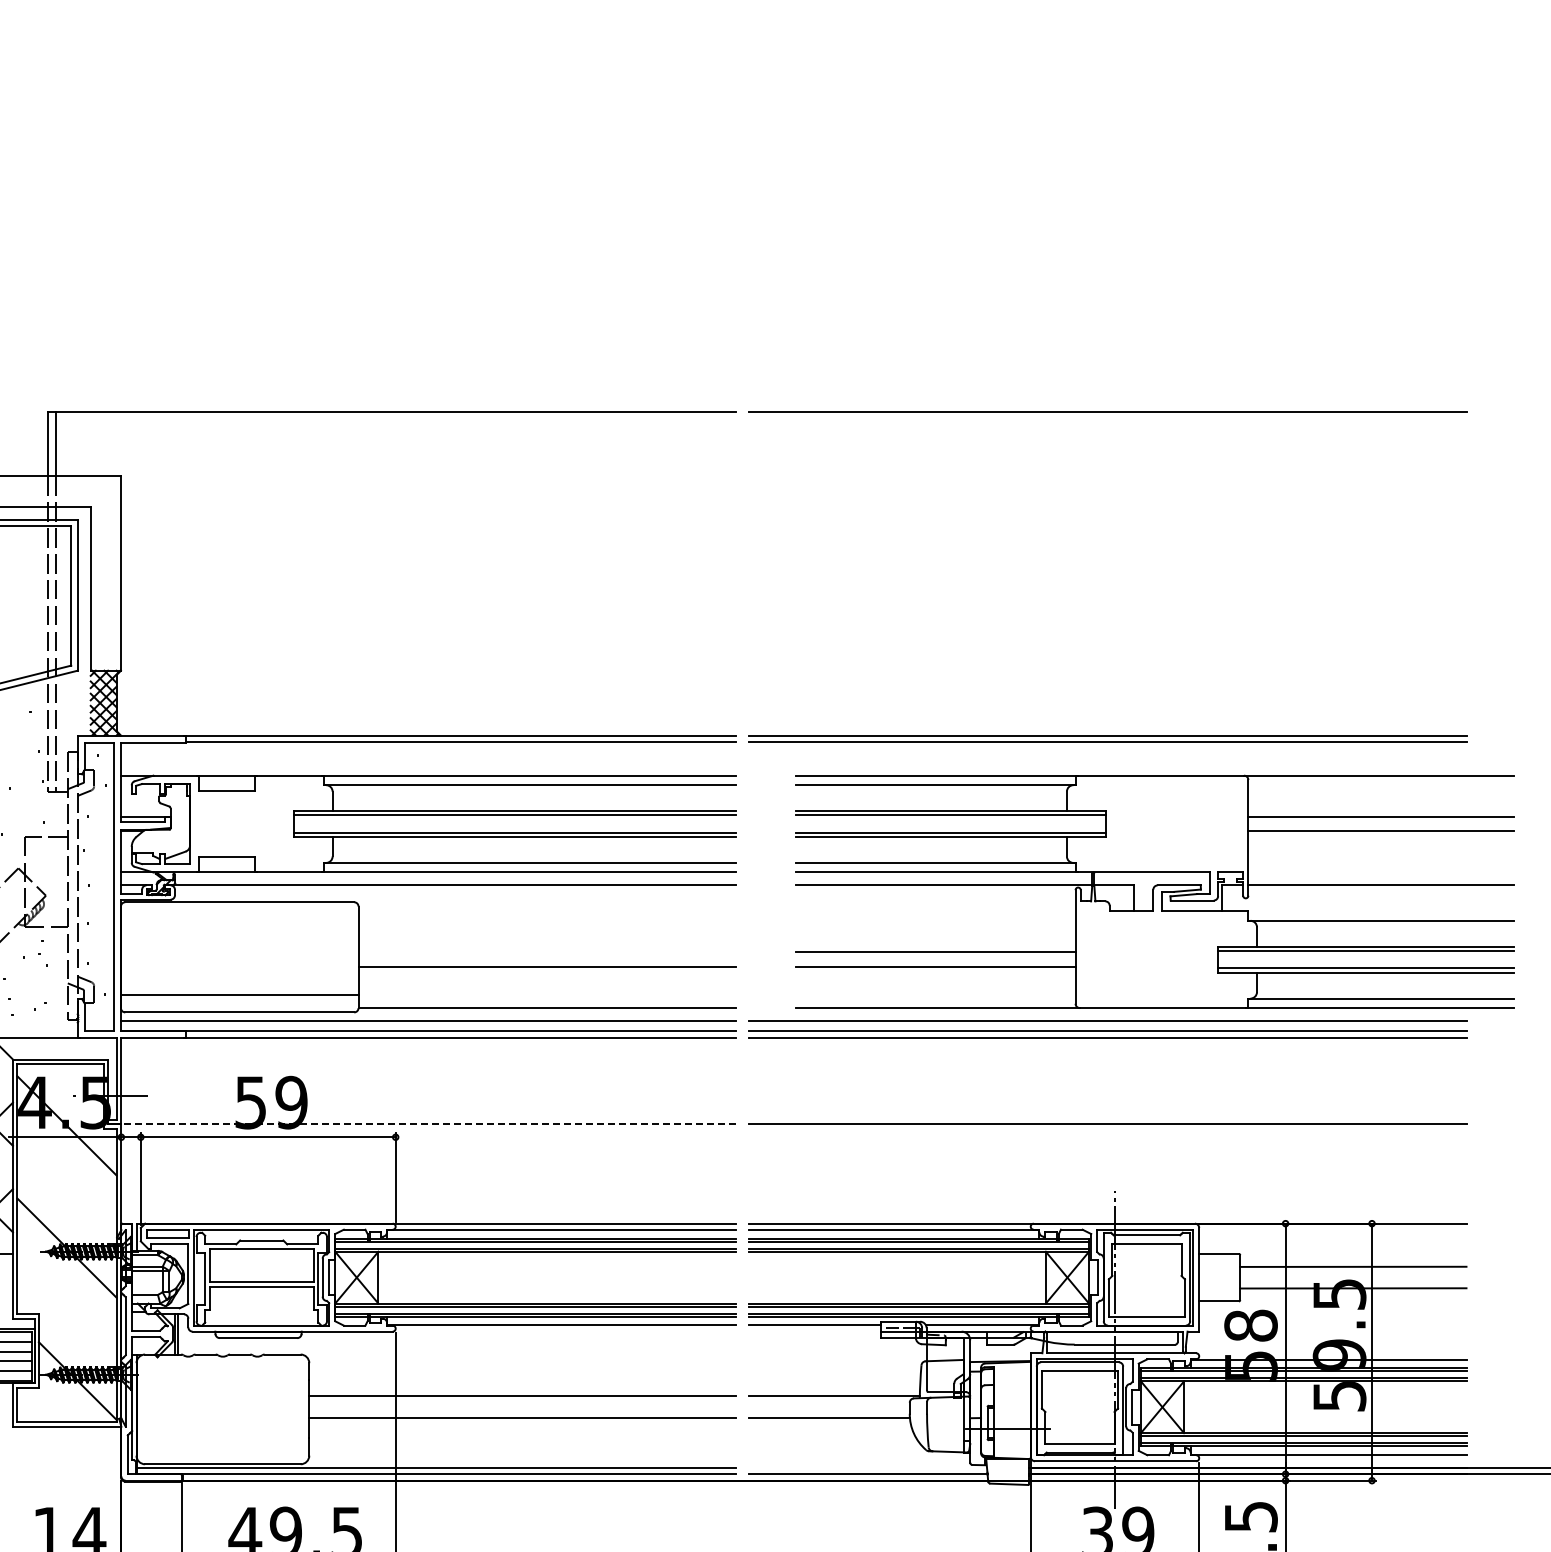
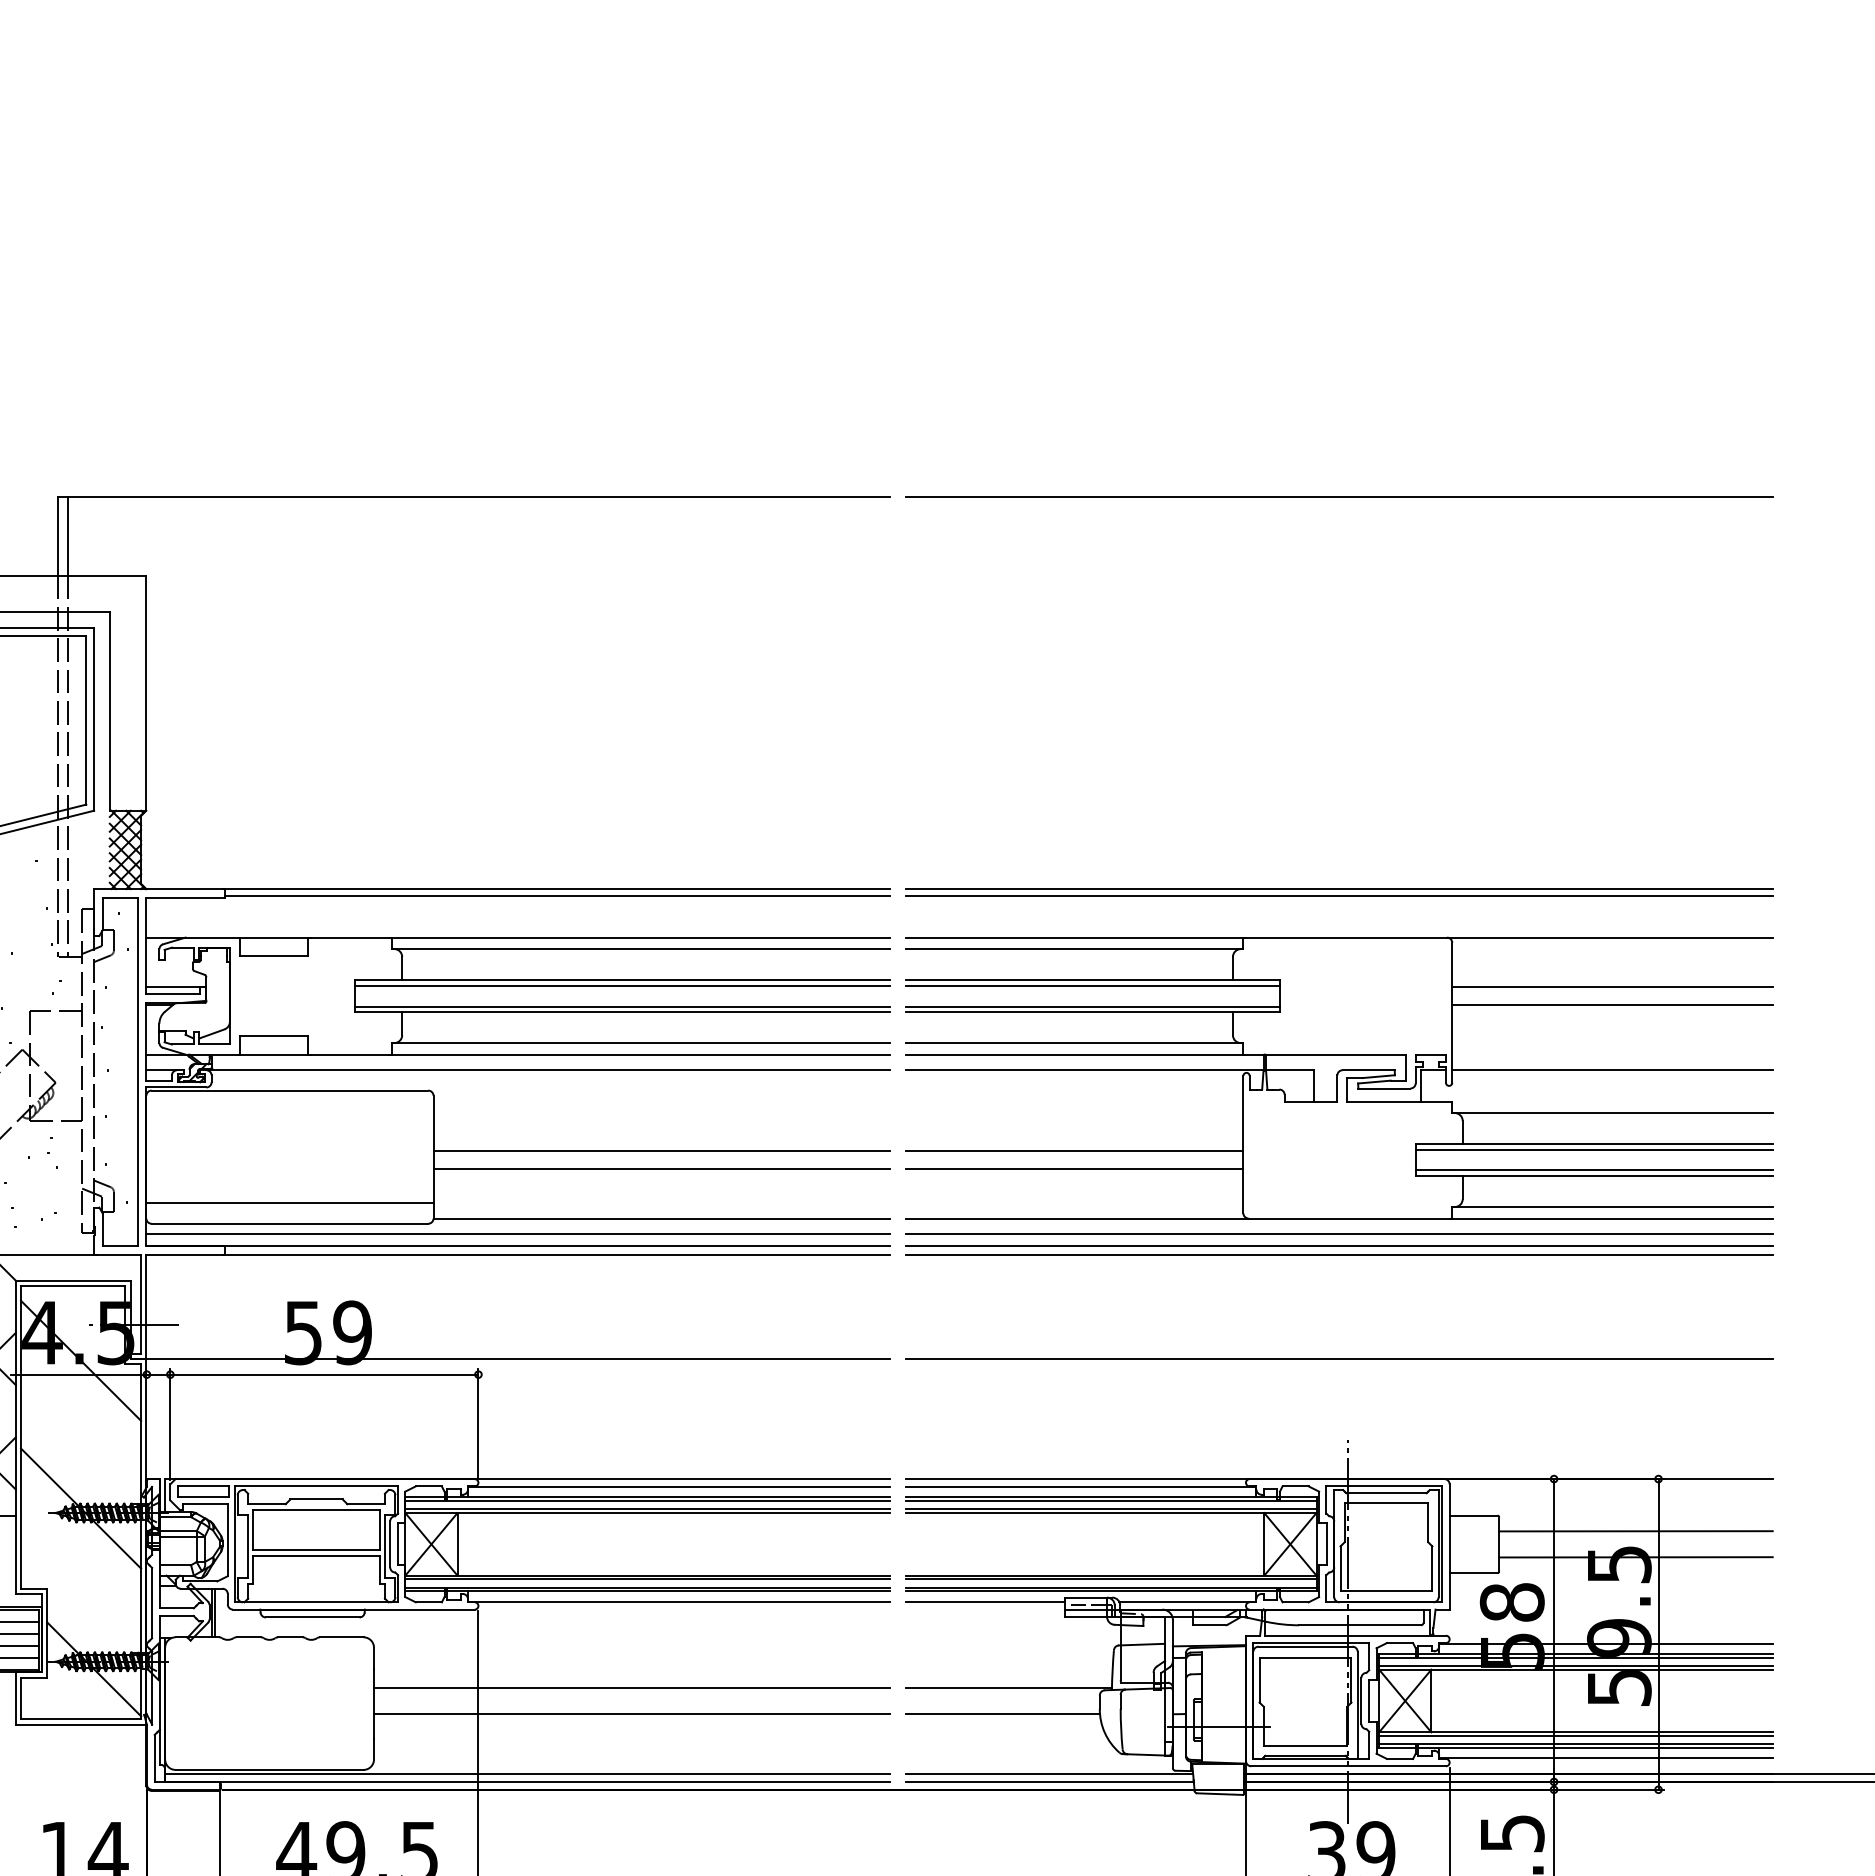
part: (1154, 891) -> (1338, 1077), moved
line: (547, 952) -> (661, 1151), added
line: (428, 1124) -> (518, 1359), dashed -> solid
line: (867, 1467) -> (1048, 1773), added

